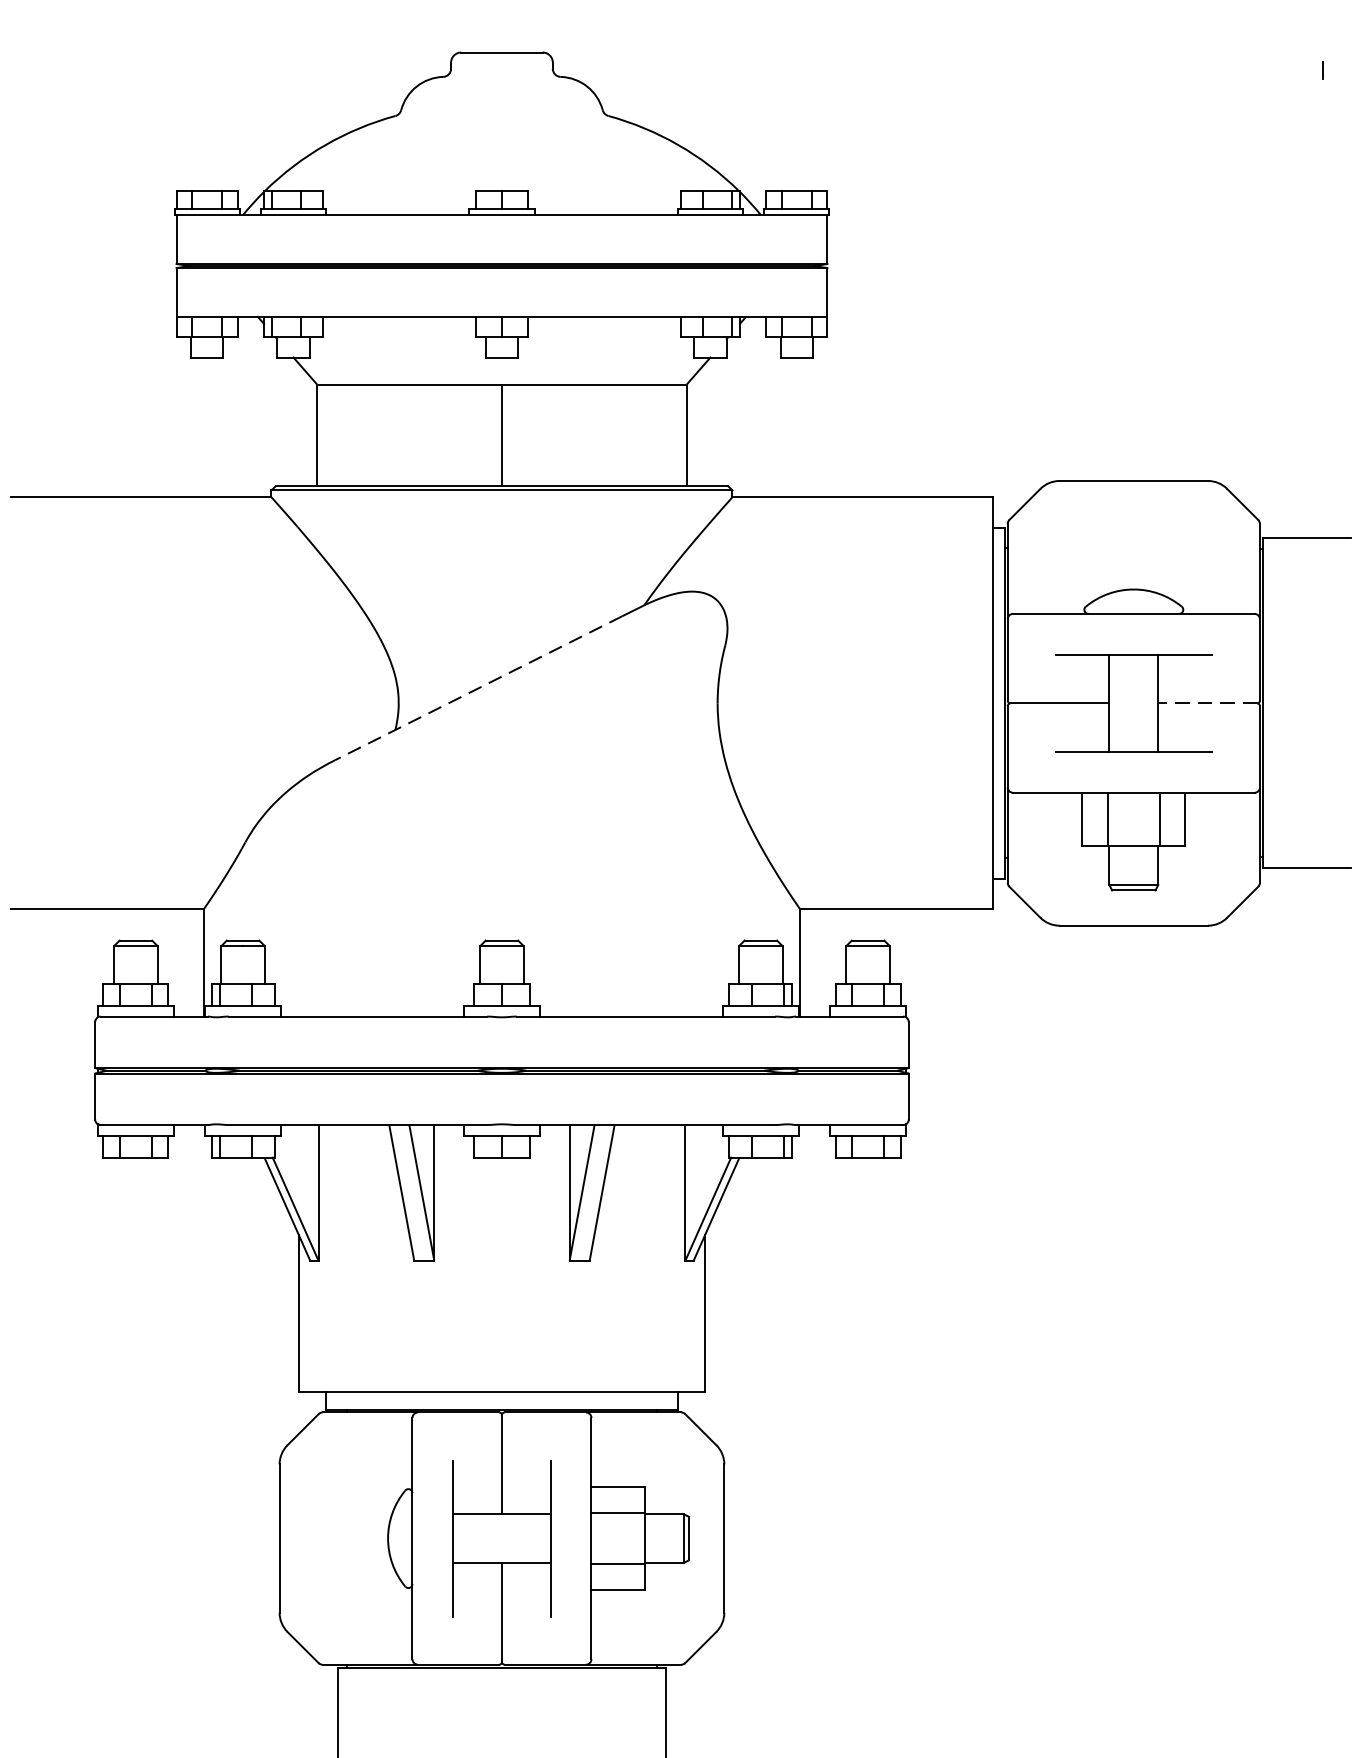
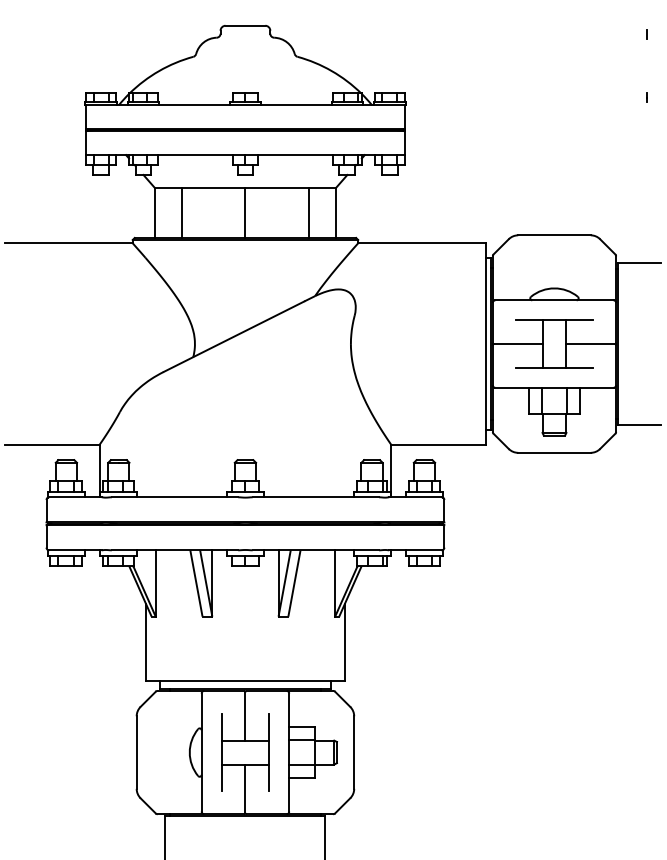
part: (1321, 199) -> (646, 97), added
line: (371, 434) -> (181, 212), added
line: (632, 434) -> (309, 212), added
line: (479, 687) -> (234, 336), dashed -> solid
line: (1207, 704) -> (590, 344), dashed -> solid

